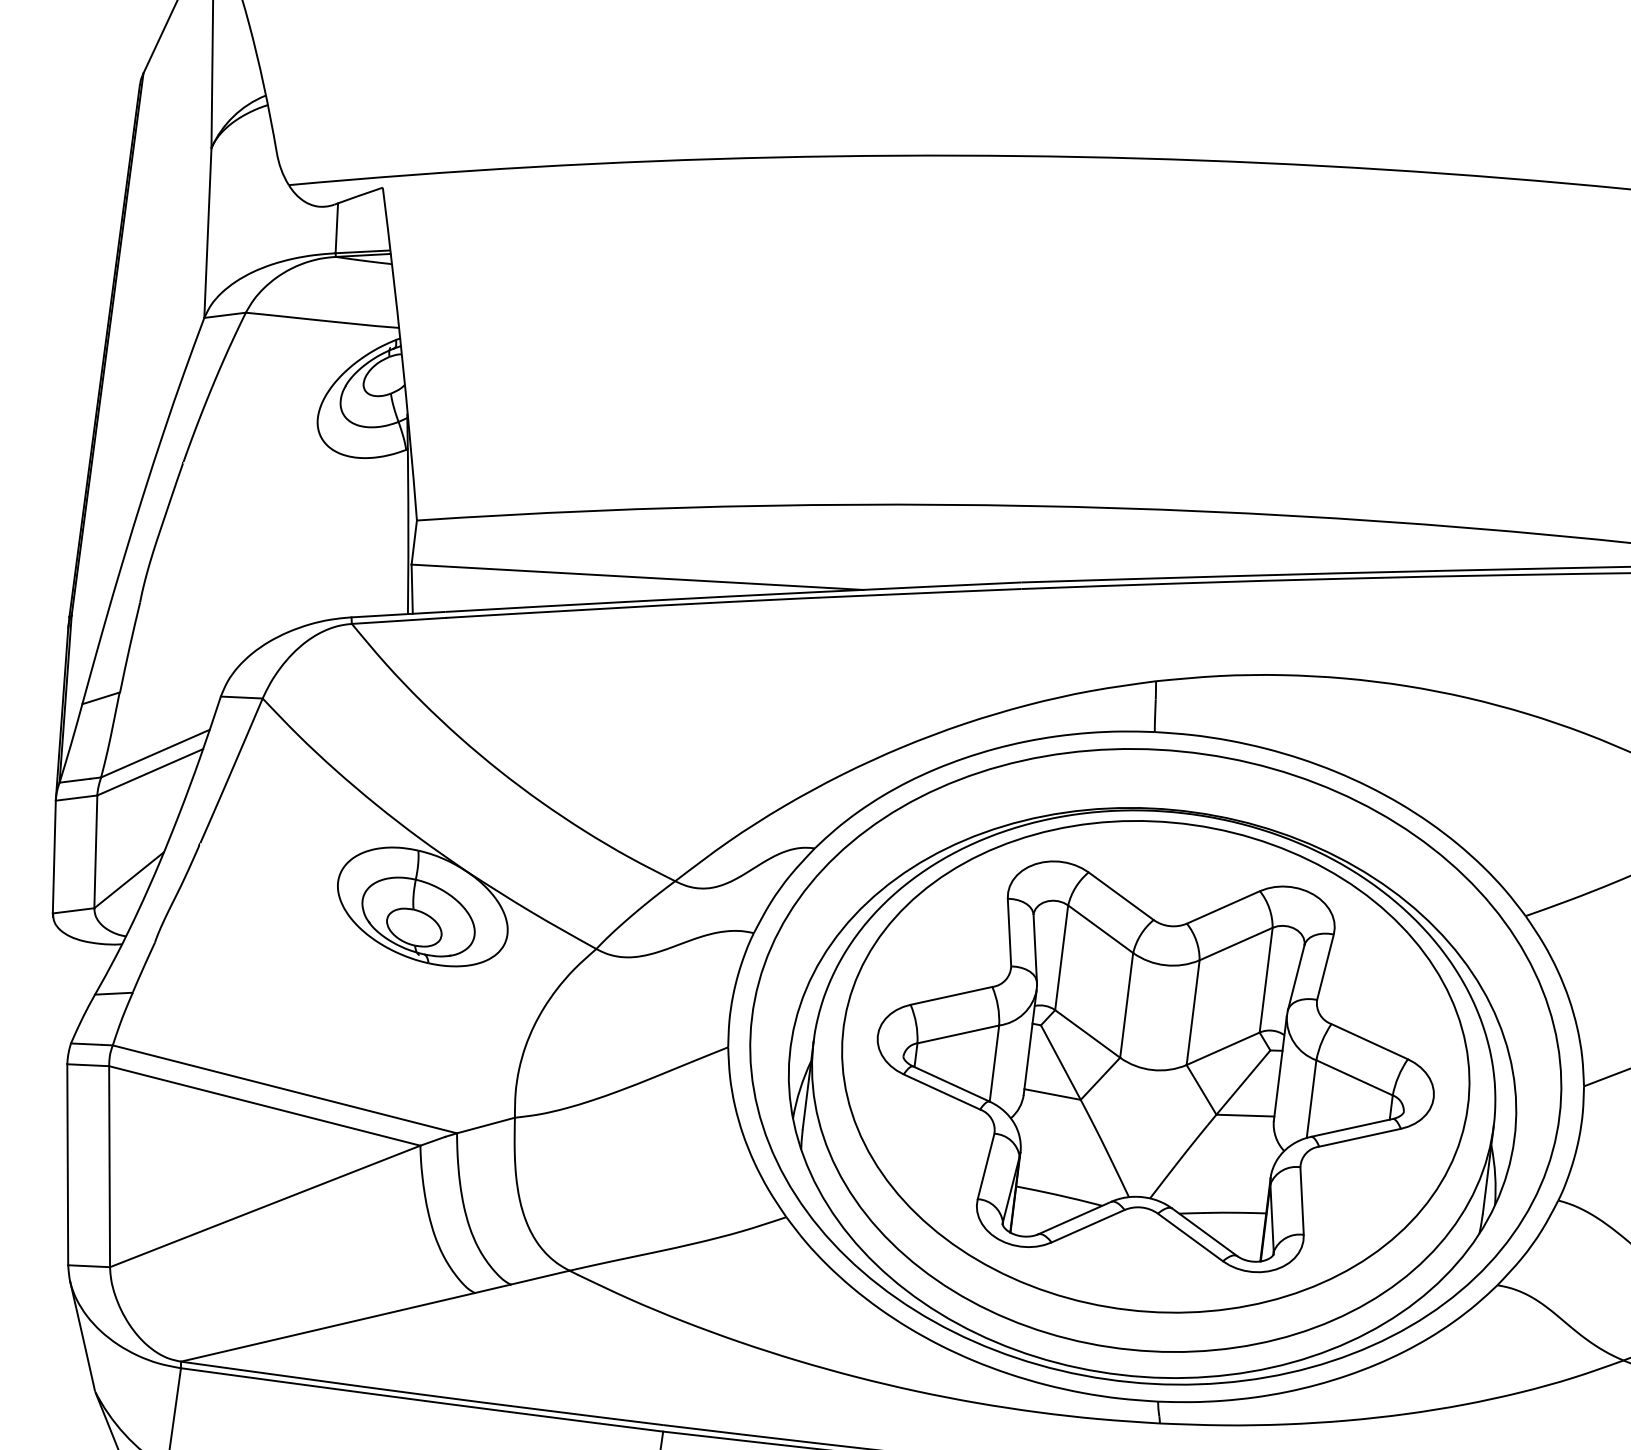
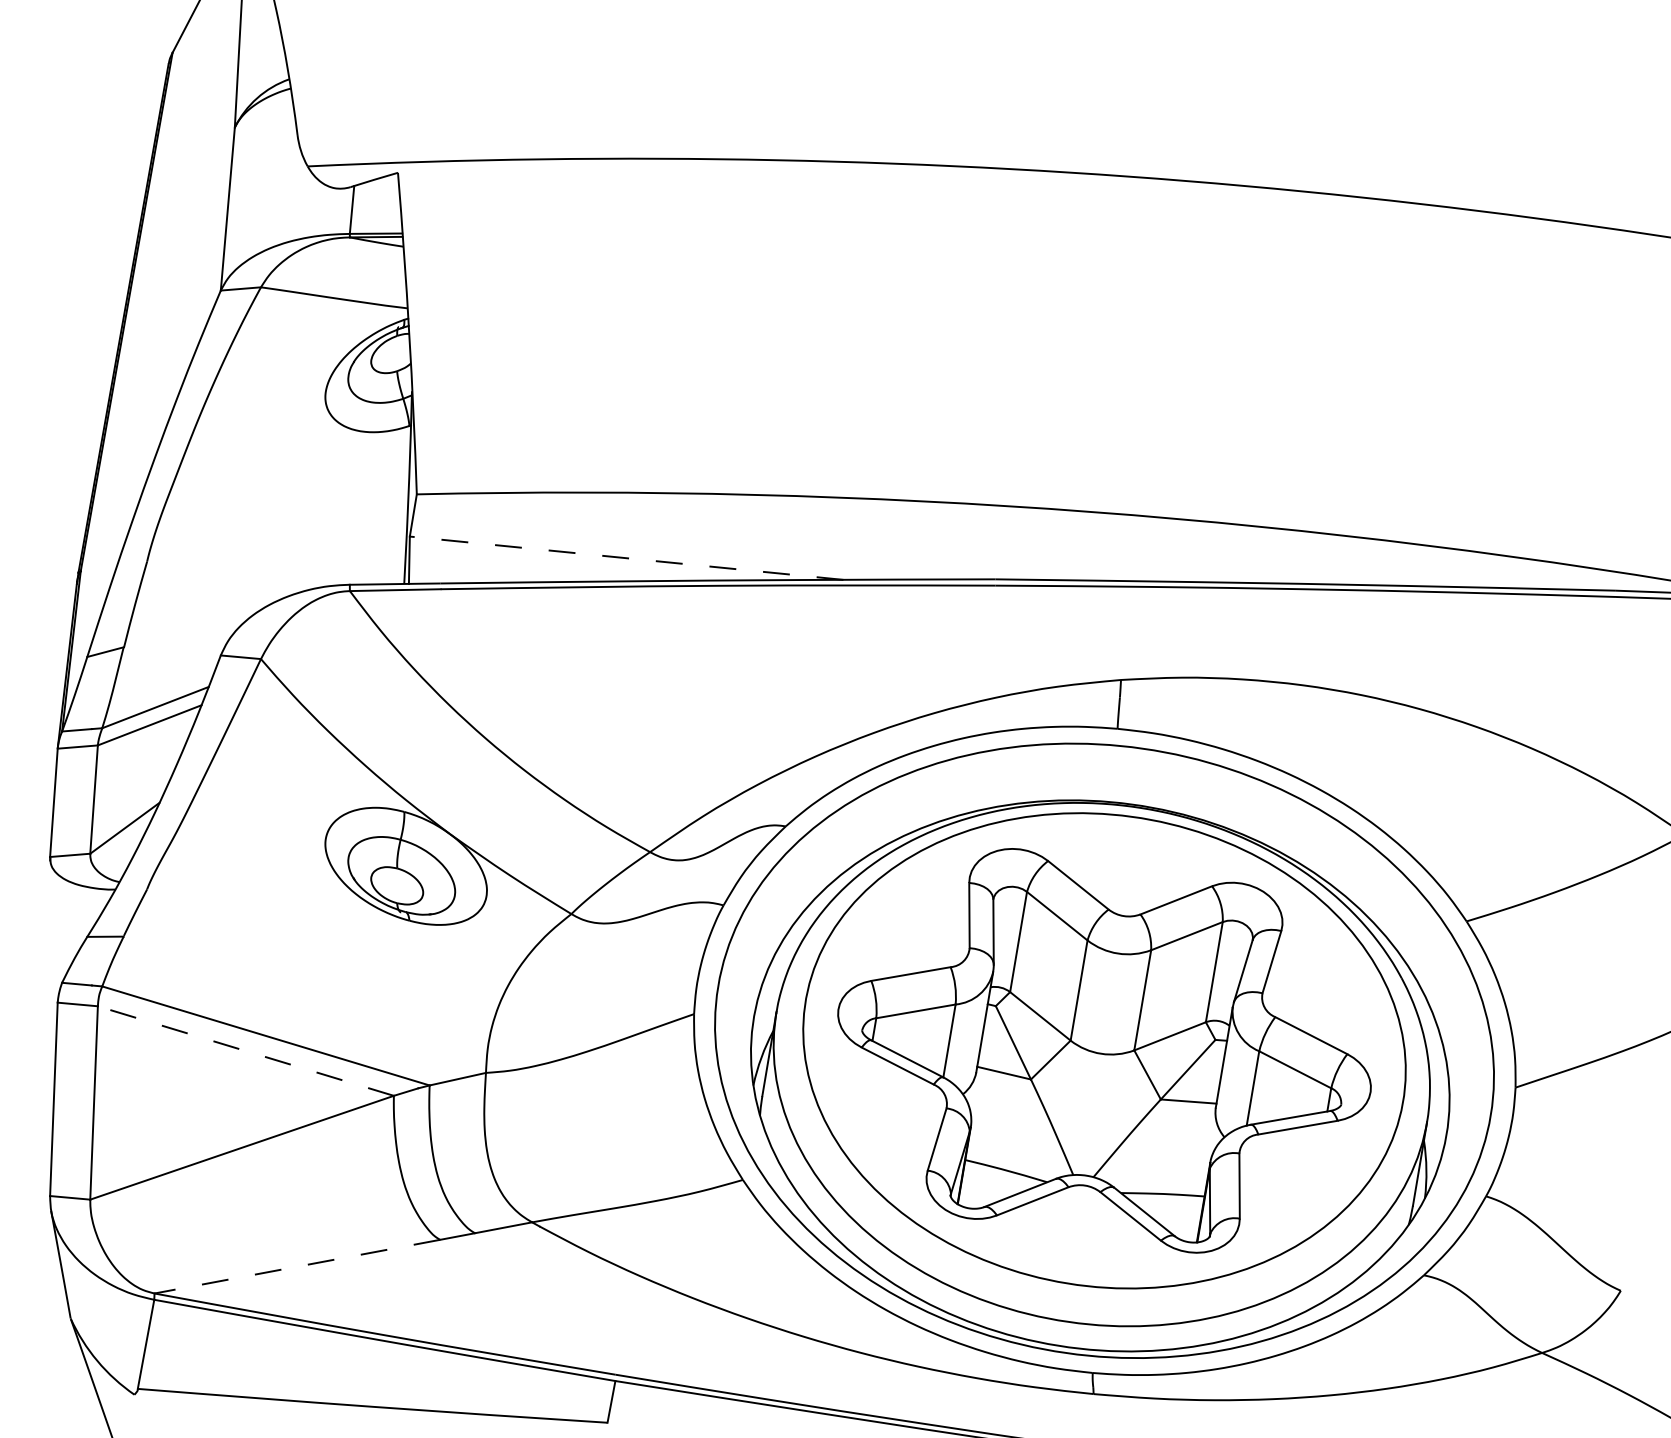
line: (637, 577) -> (626, 558), solid -> dashed
line: (264, 1106) -> (245, 1051), solid -> dashed
line: (327, 1327) -> (296, 1266), solid -> dashed

